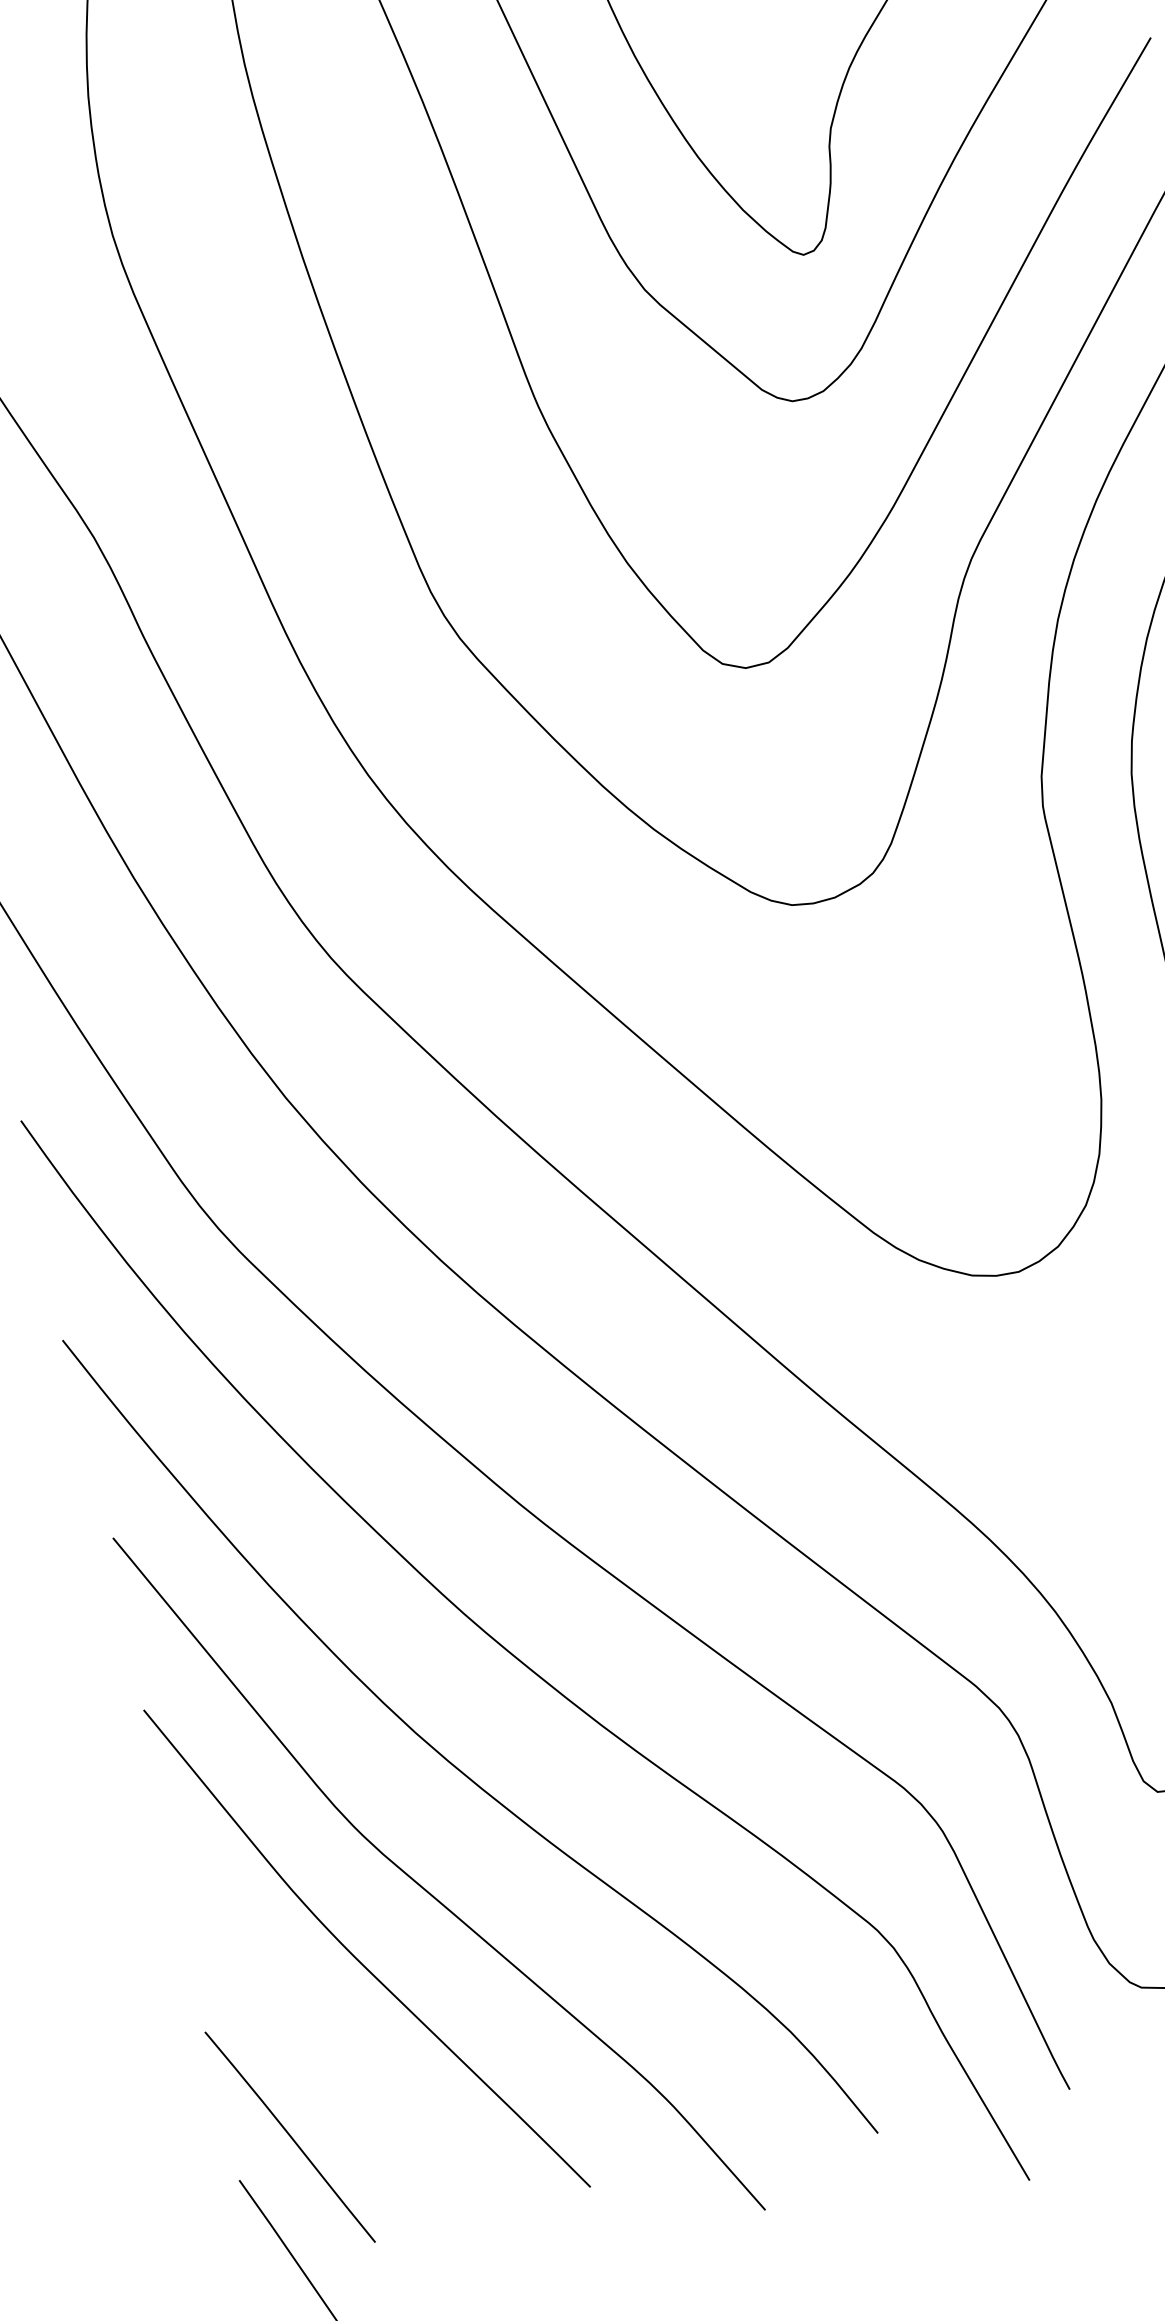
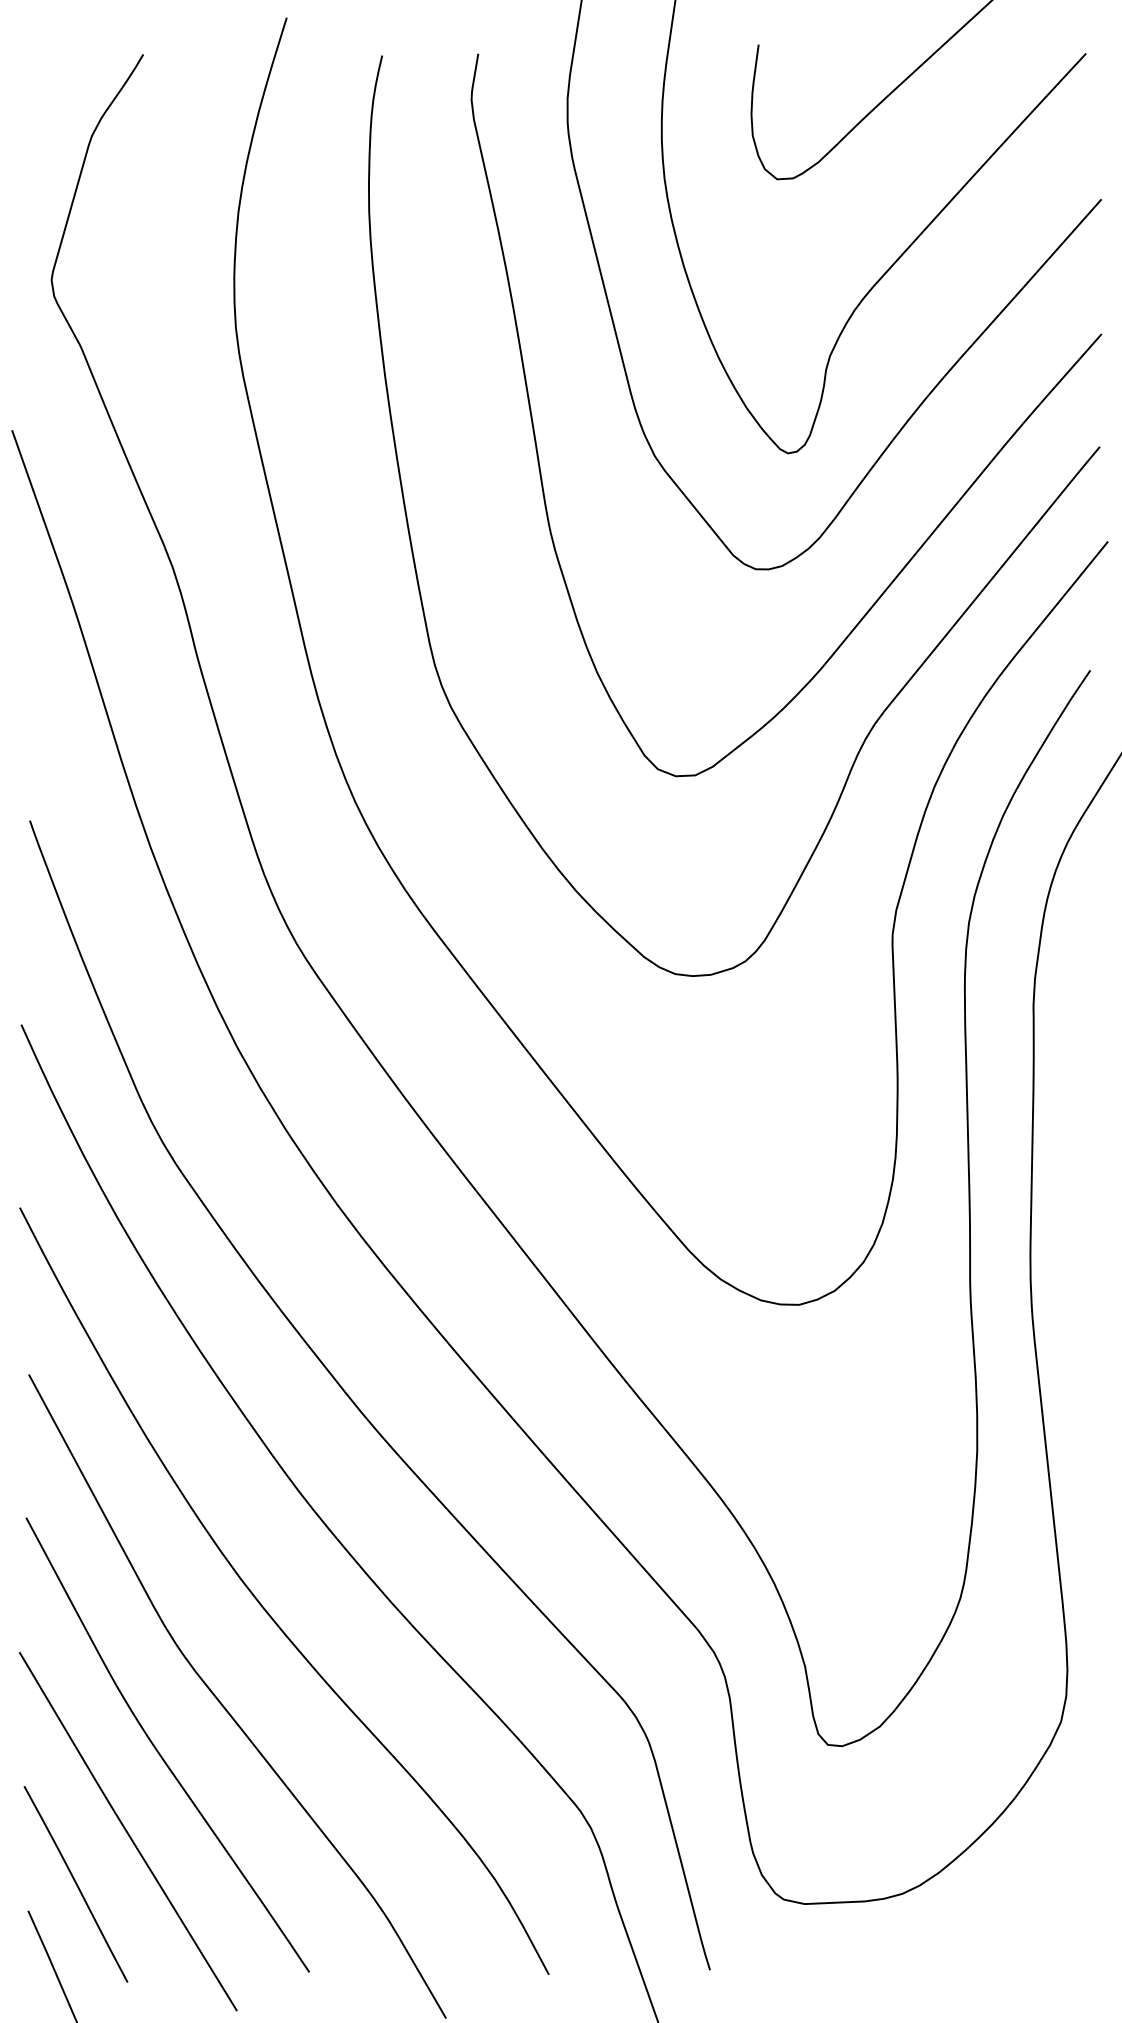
curve: (339, 2061) -> (127, 1831), added

